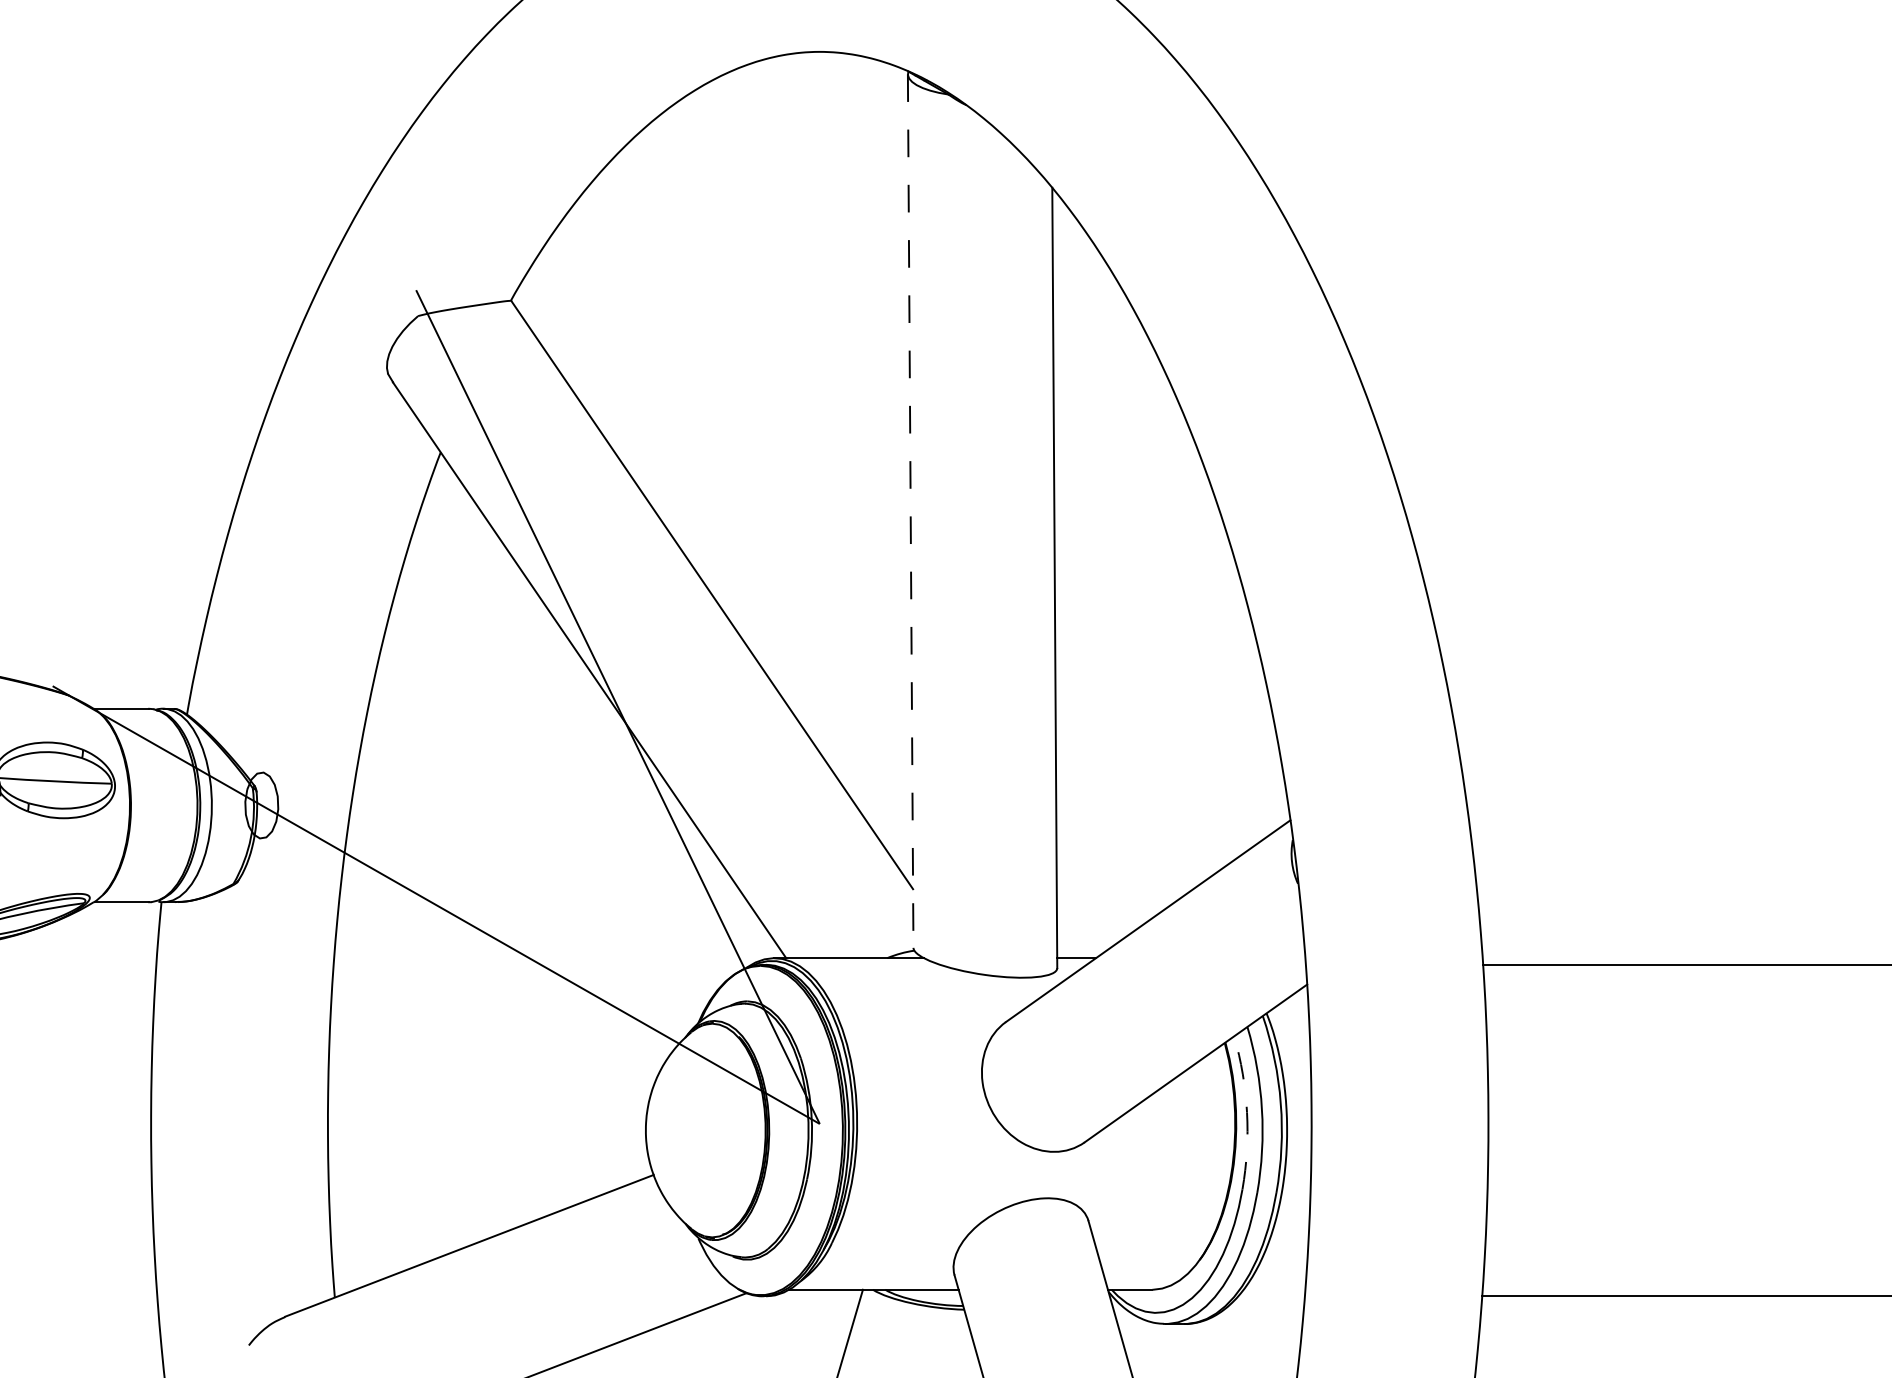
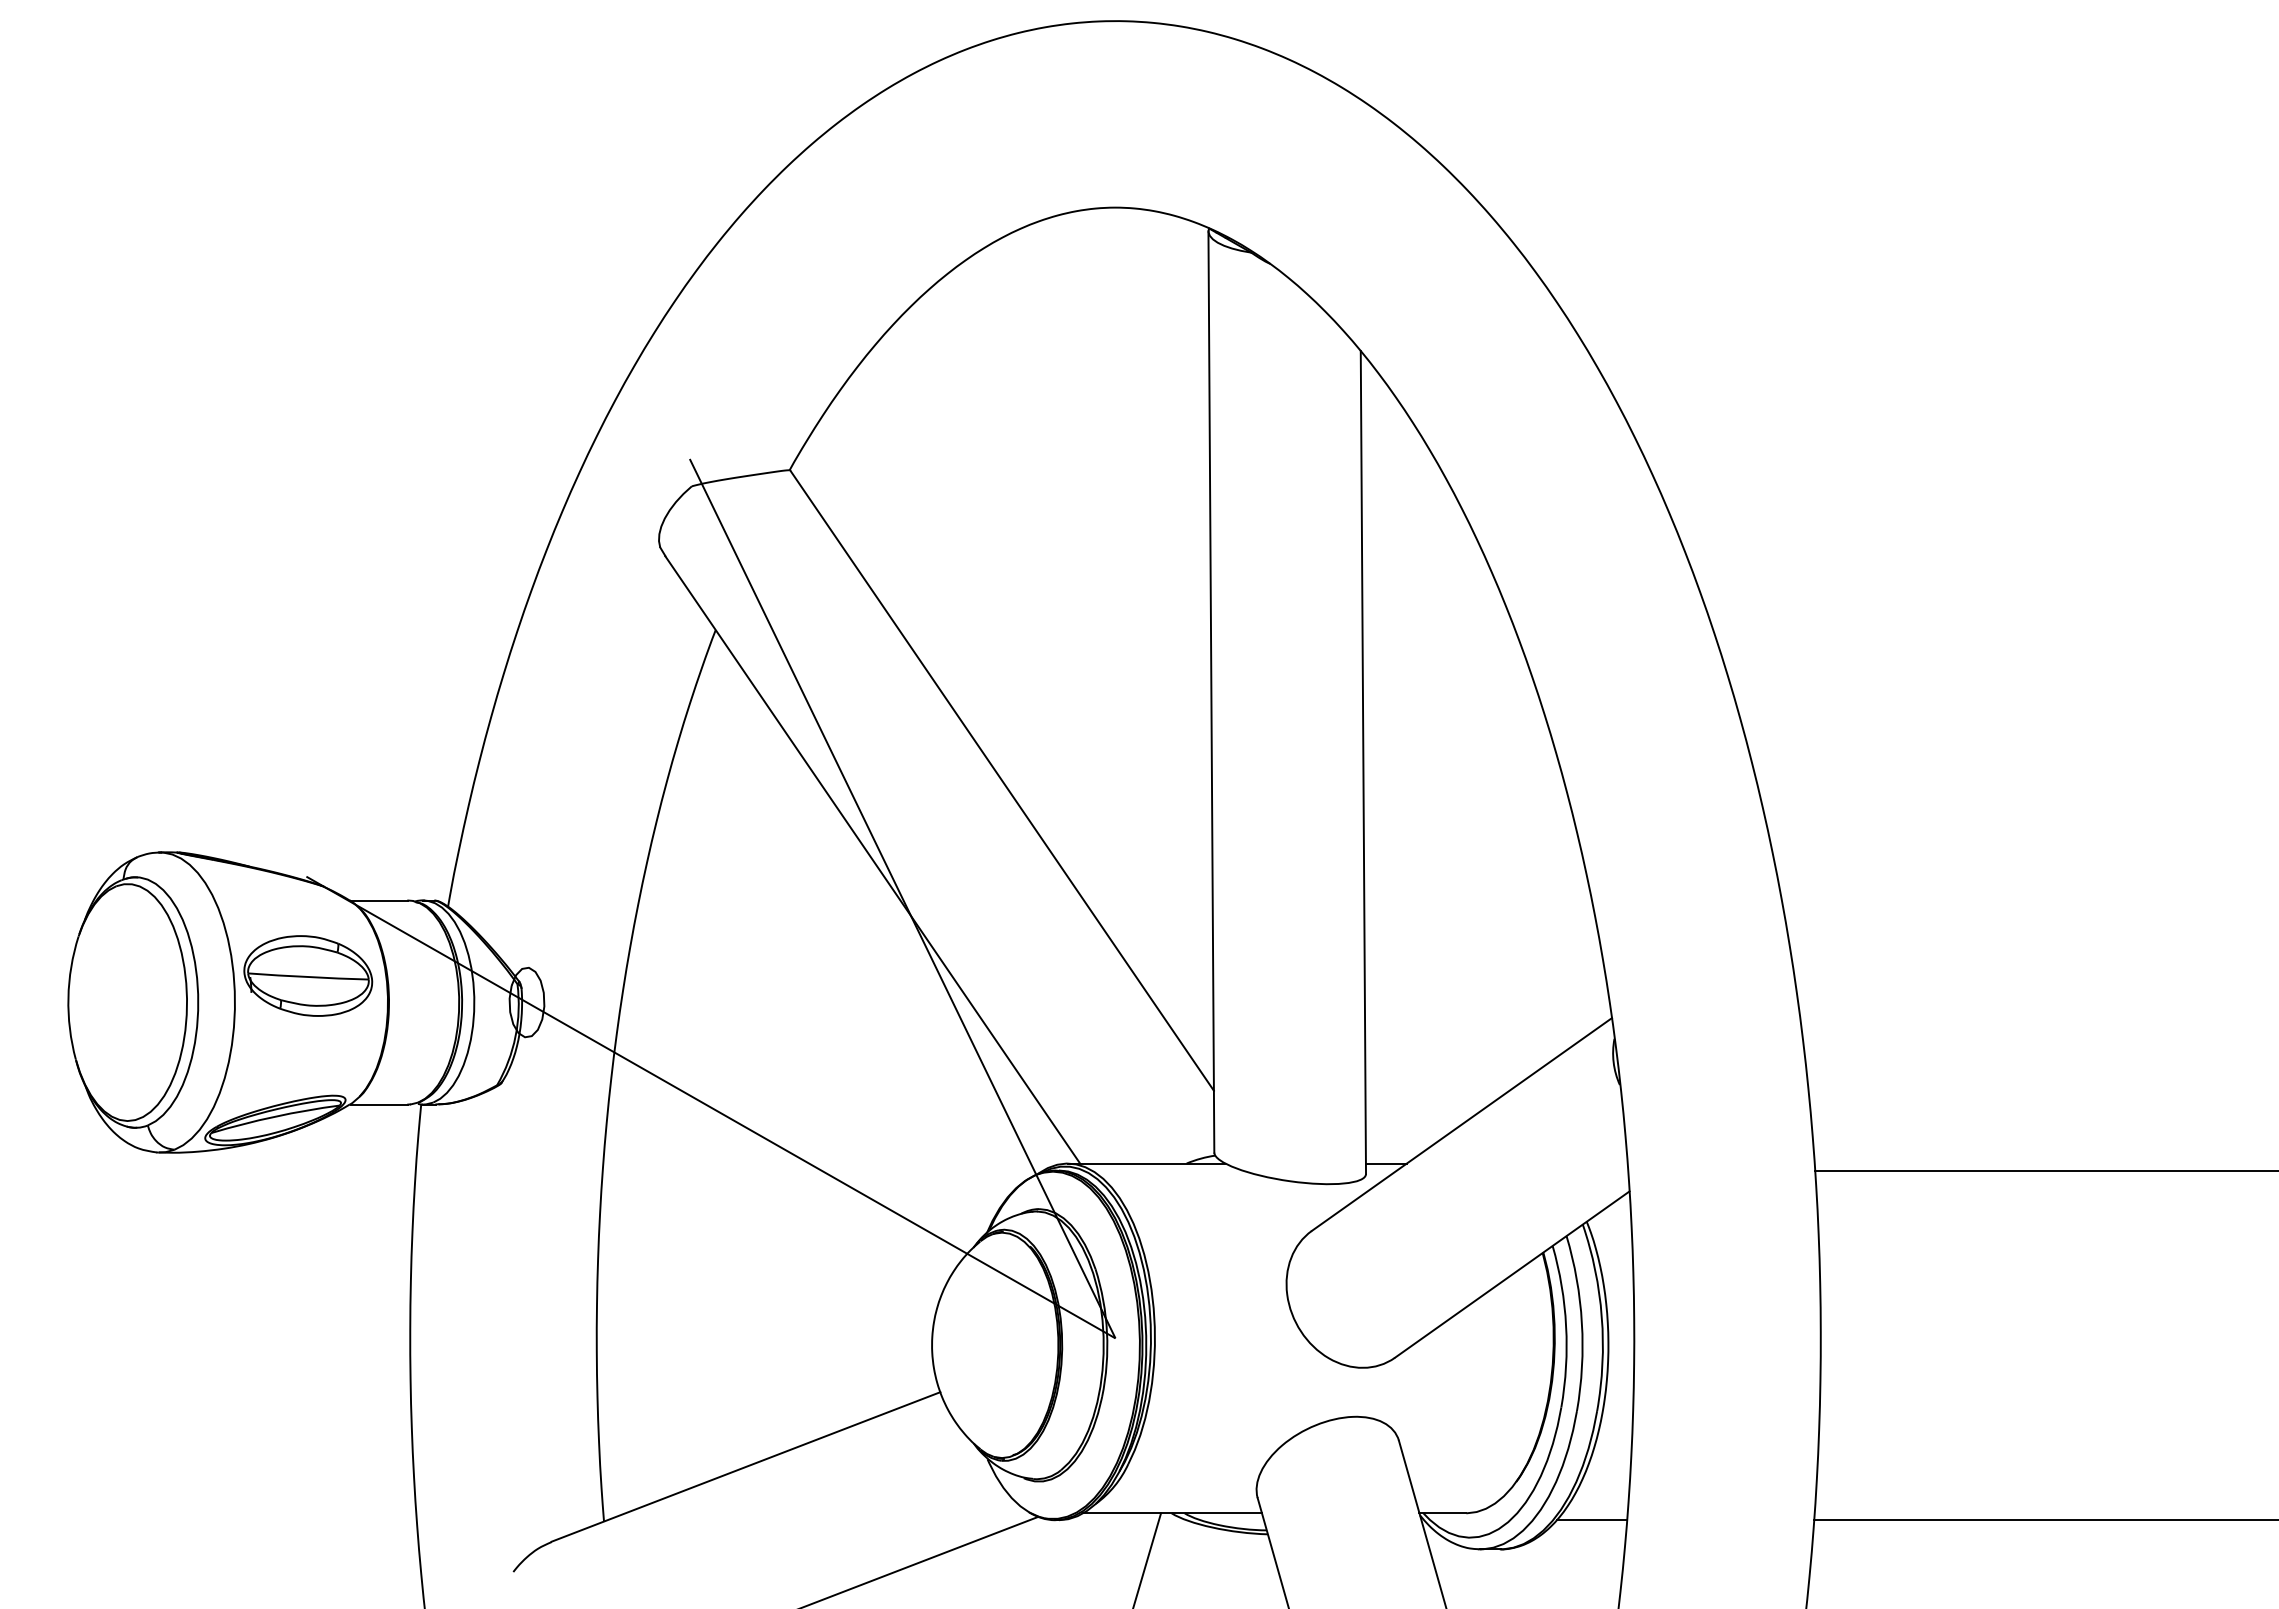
line: (910, 510) -> (1211, 691), dashed -> solid
arc: (1247, 1112) -> (1566, 1326), dashed -> solid
line: (1271, 1296) -> (1591, 1520), added

